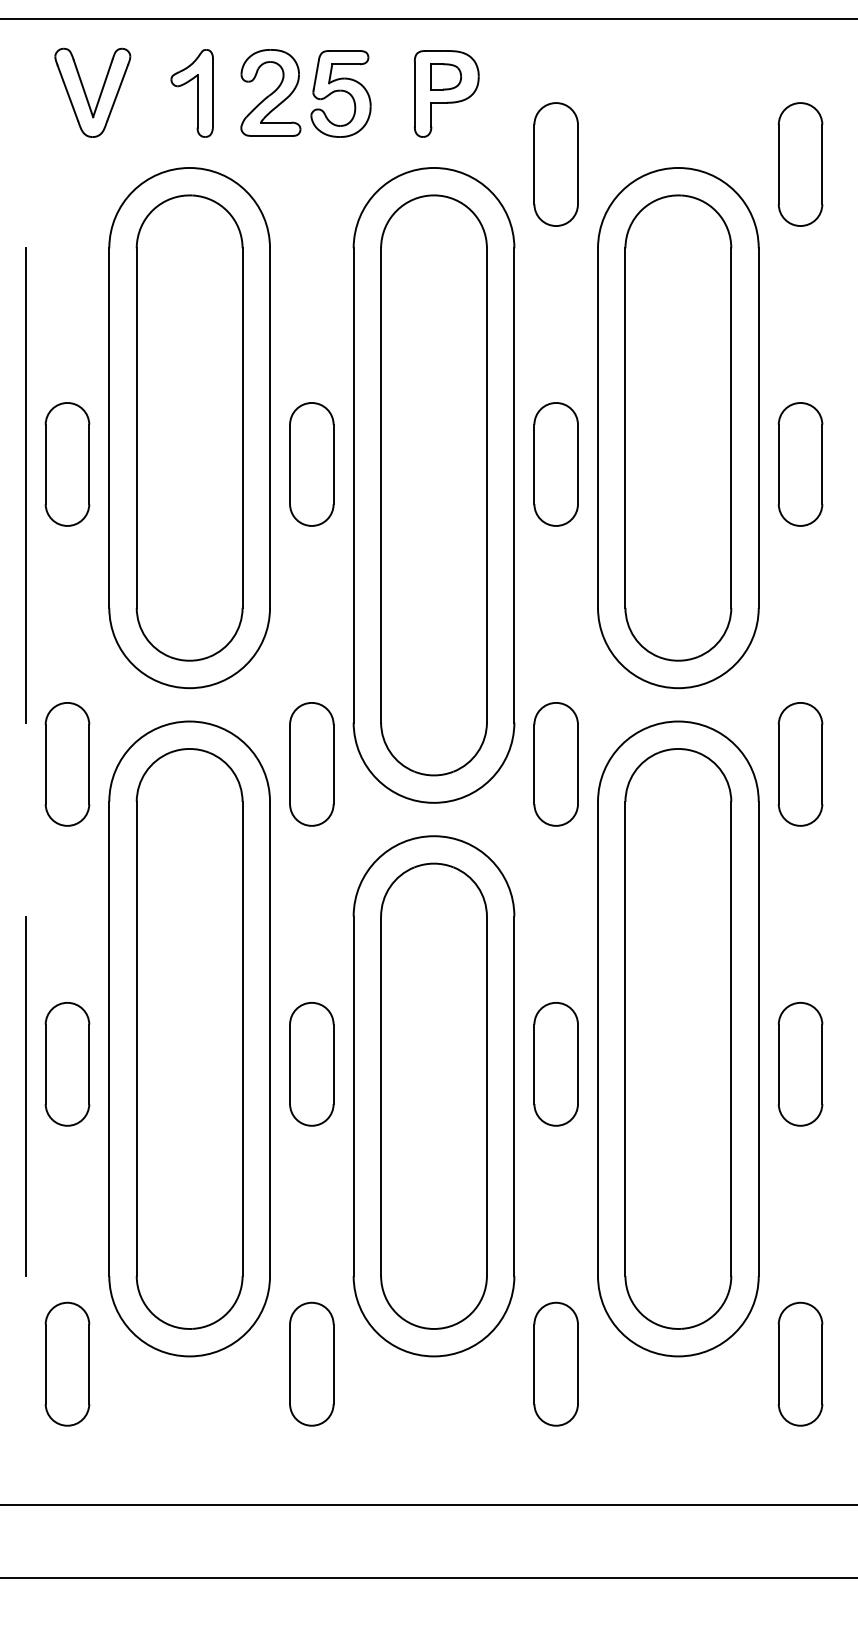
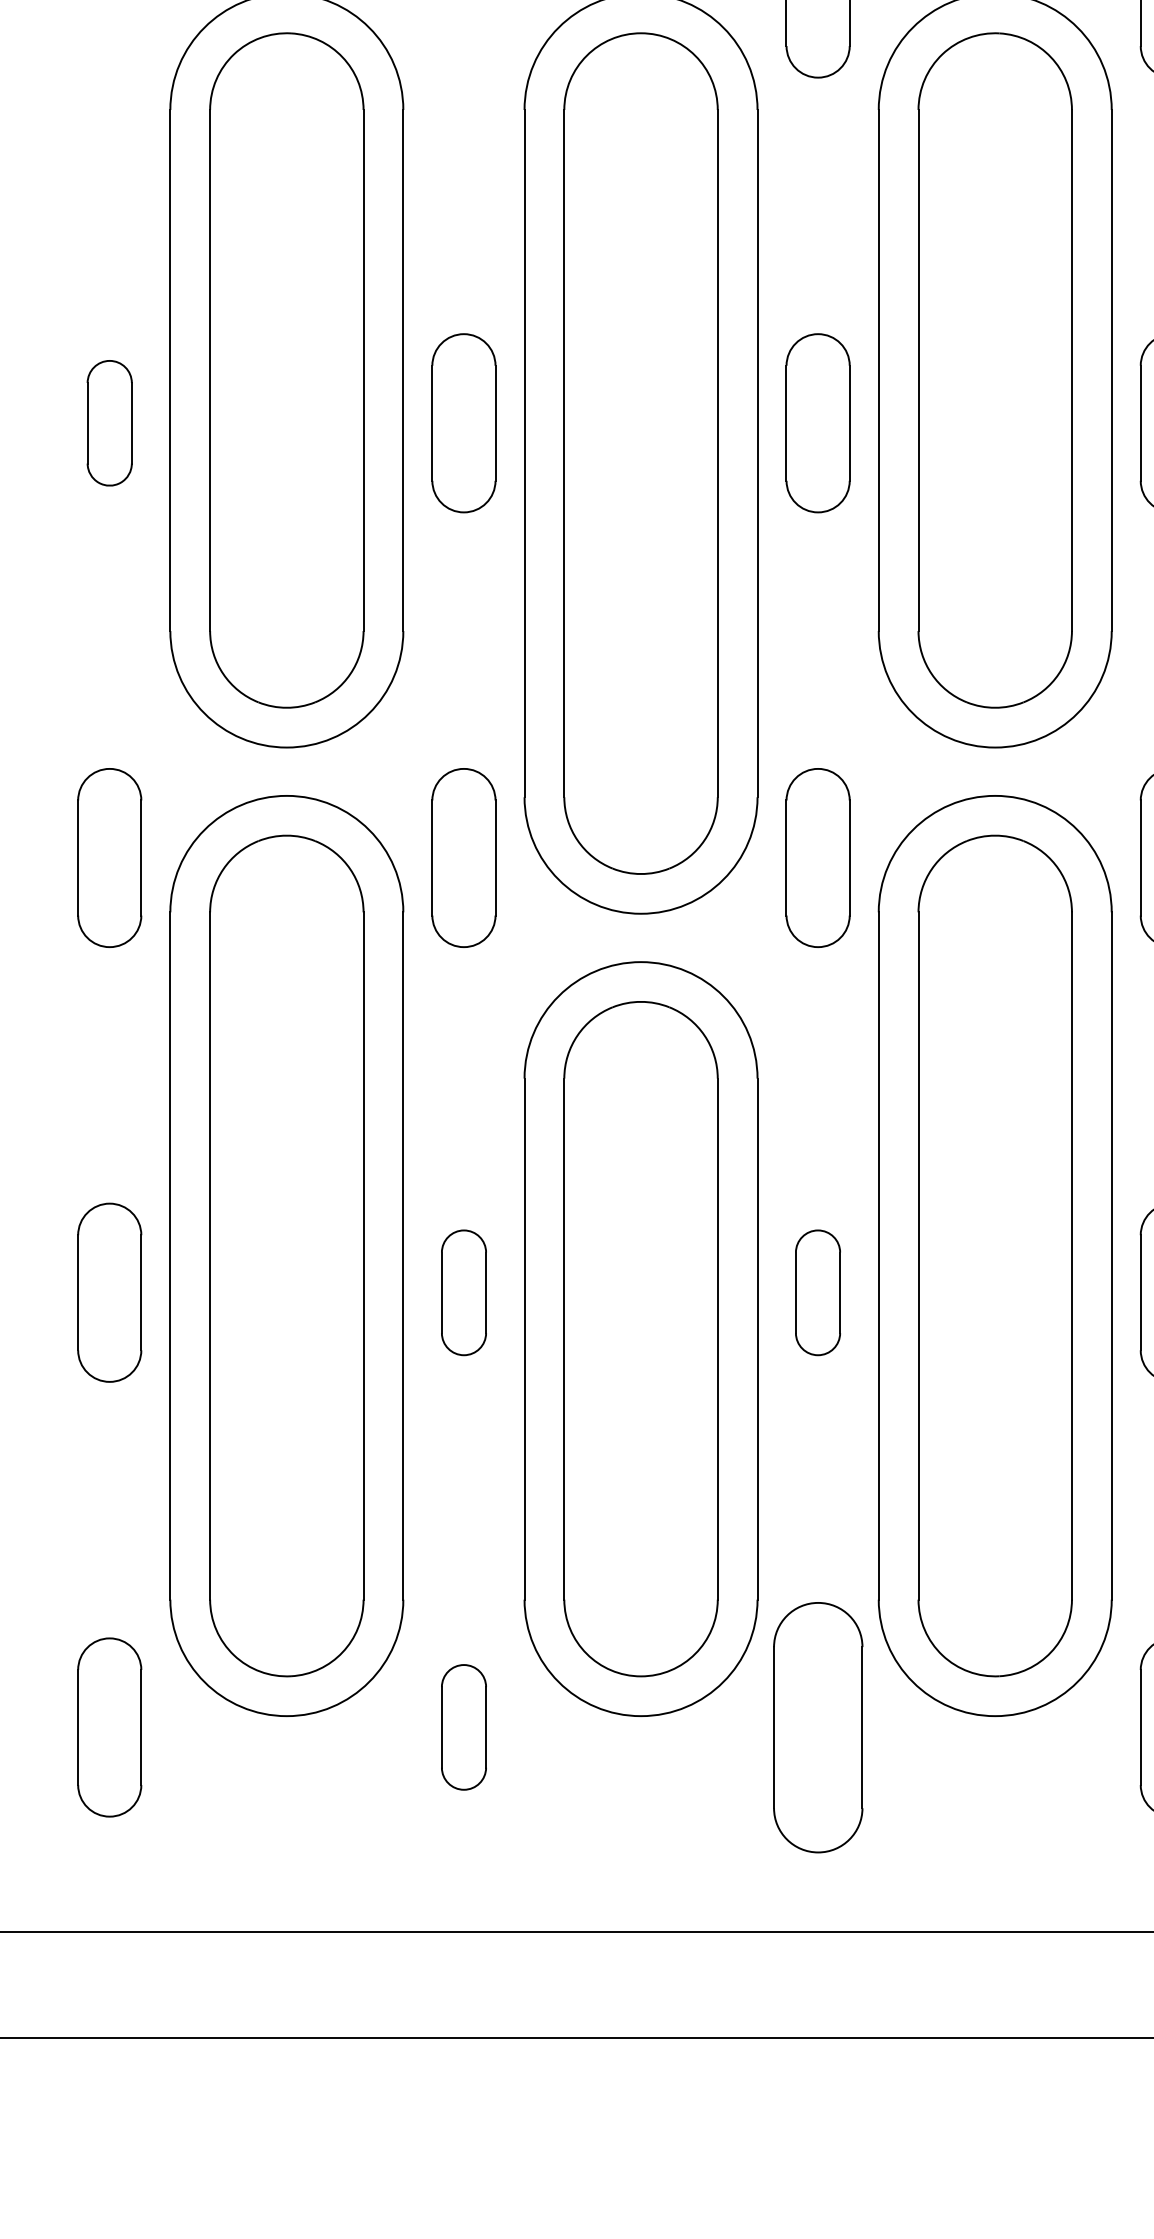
part: (67, 464) -> (109, 423), size x0.7
line: (25, 485) -> (48, 453), removed
part: (311, 1064) -> (463, 1293), size x0.7
part: (555, 1064) -> (817, 1293), size x0.7
line: (25, 1096) -> (48, 1339), removed
part: (311, 1363) -> (463, 1726), size x0.7
part: (555, 1363) -> (817, 1726), size x1.4

